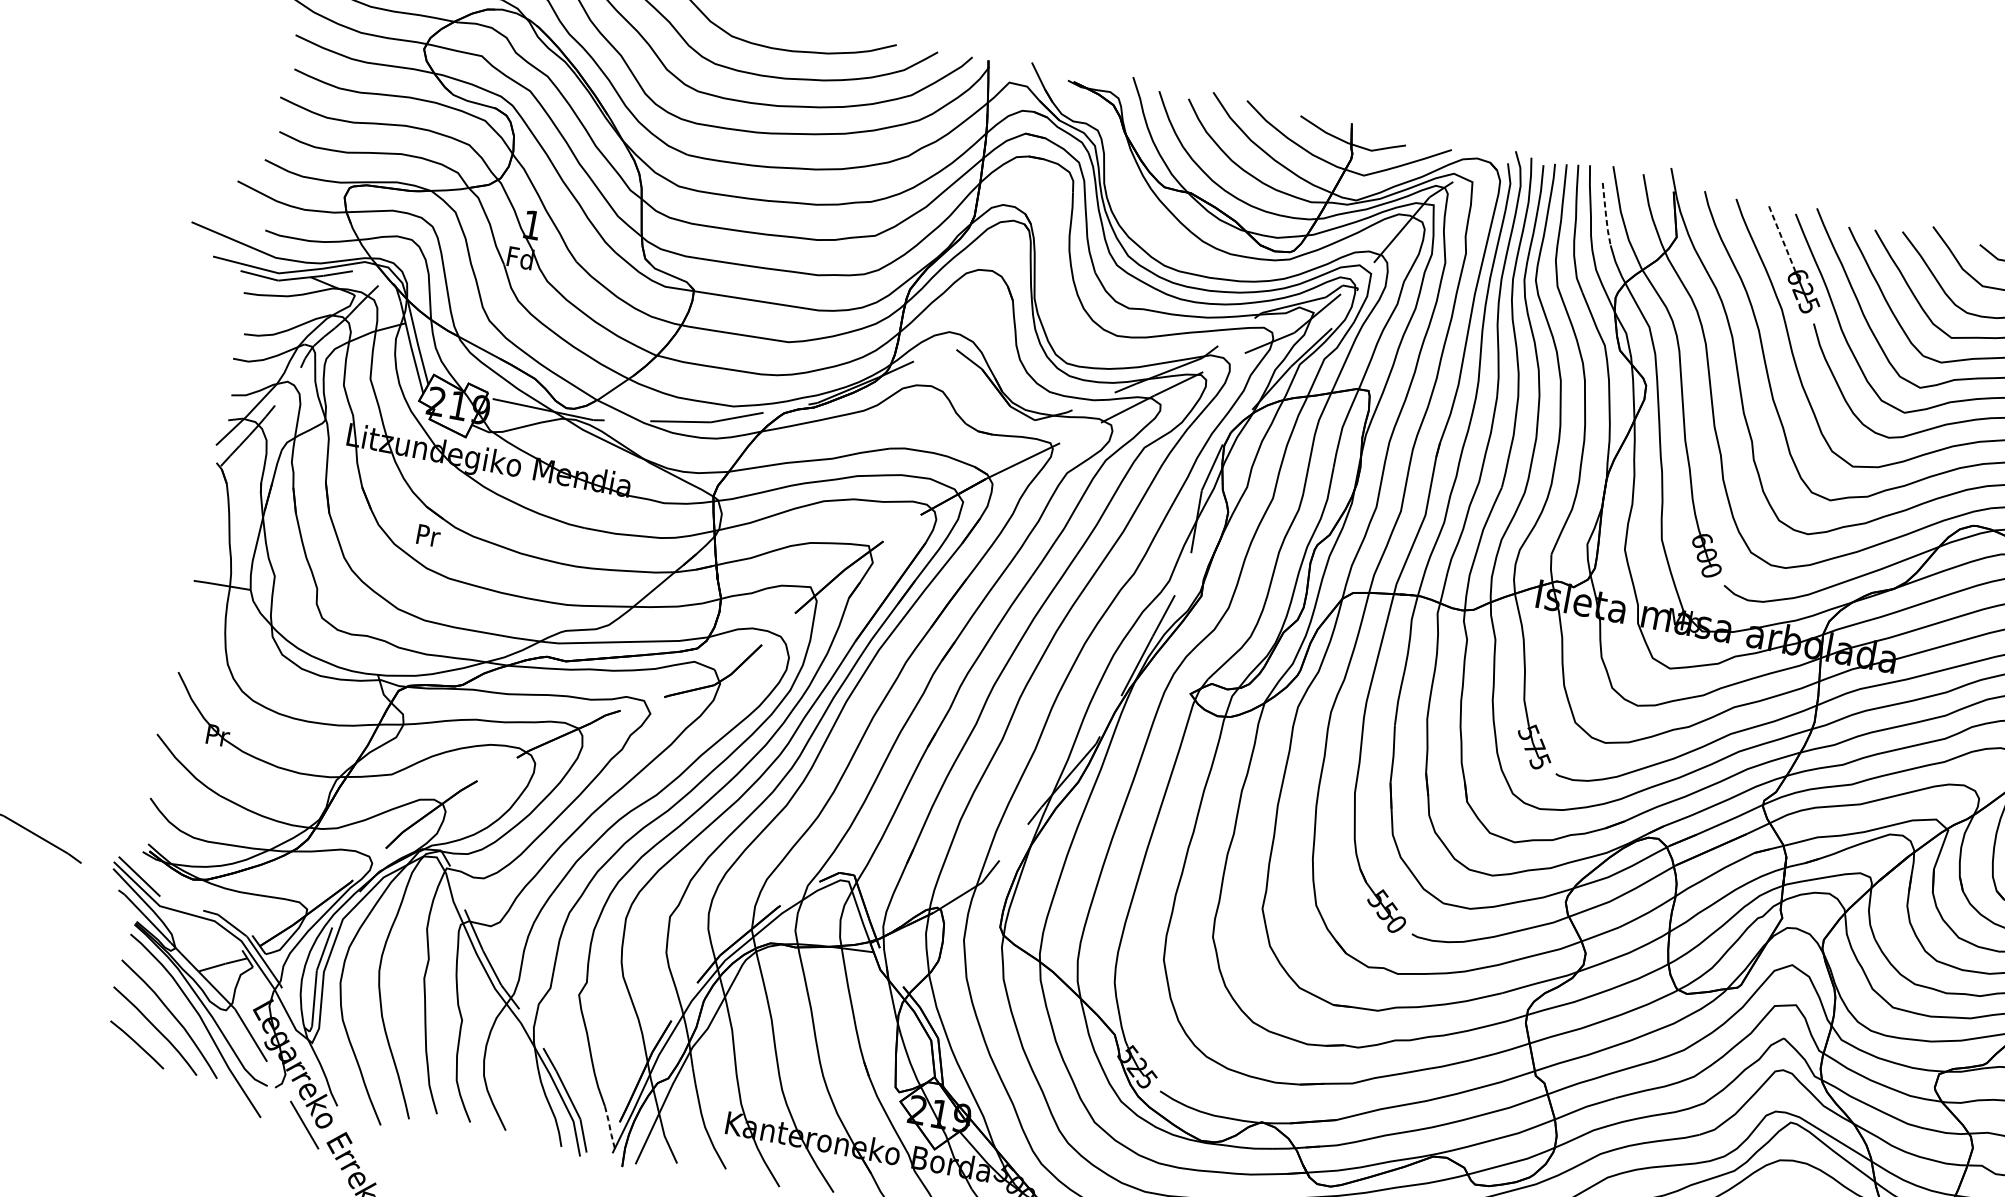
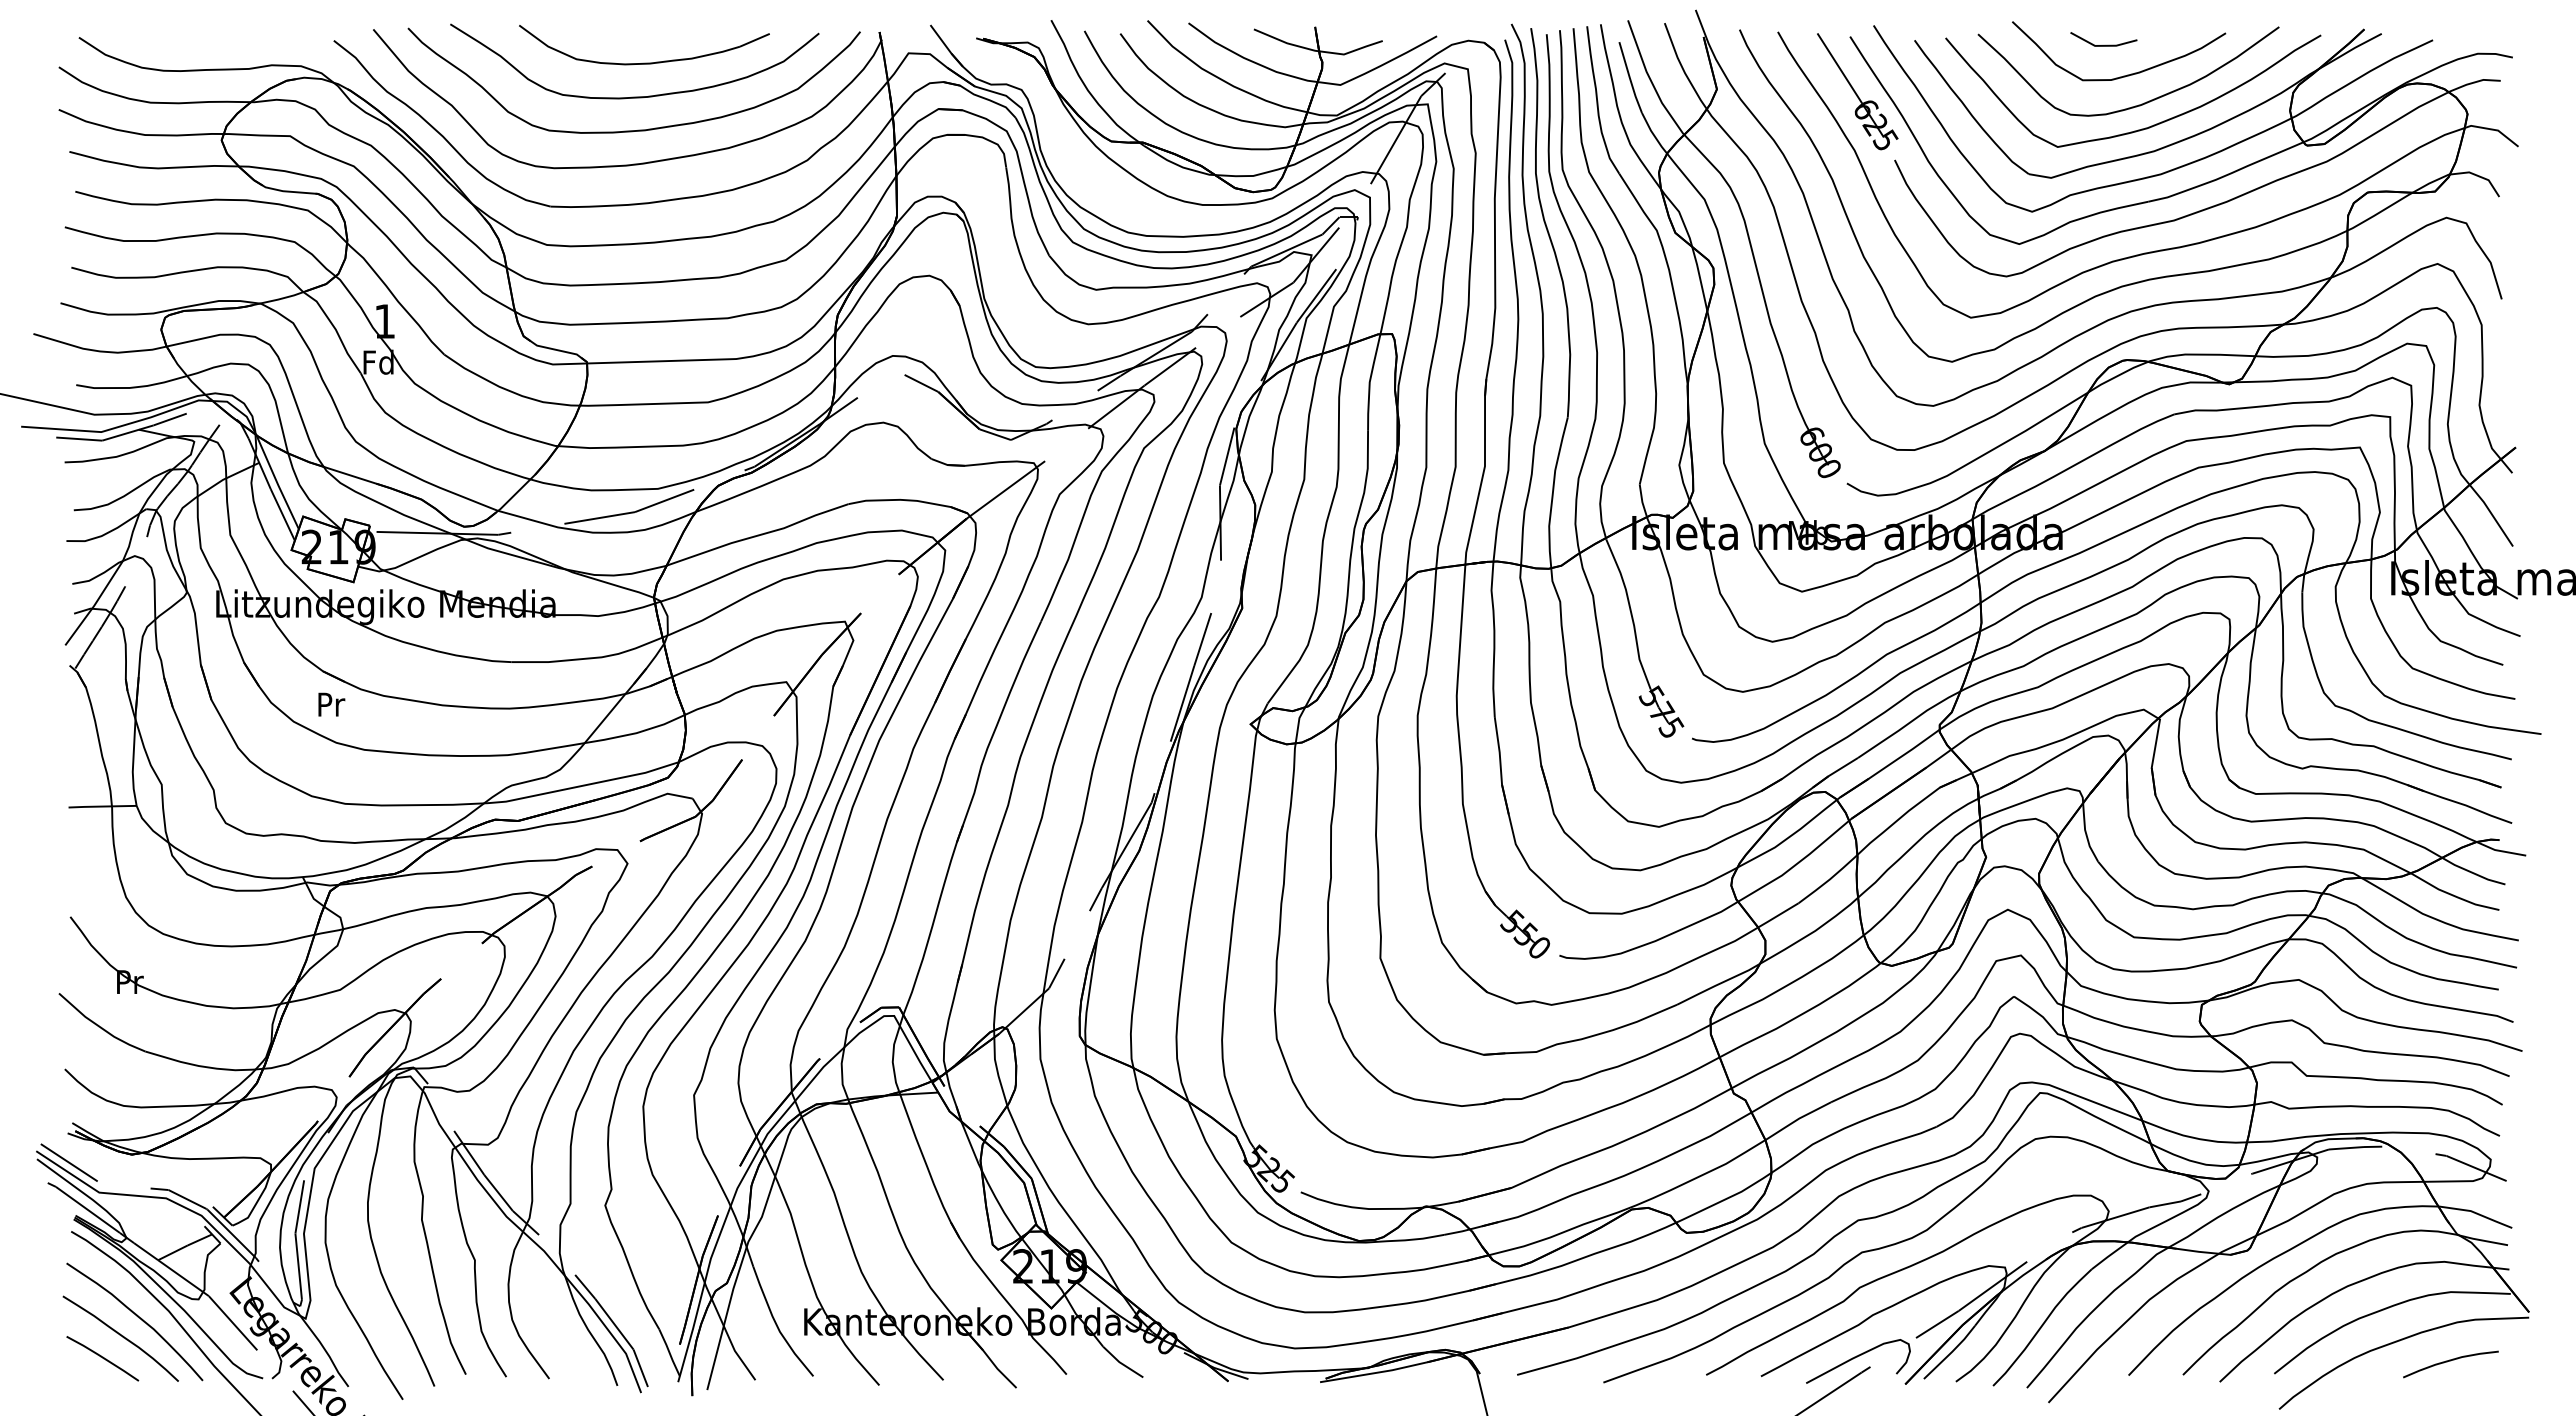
line: (1605, 214) -> (1629, 78), dashed -> solid
line: (1781, 238) -> (1839, 68), dashed -> solid
line: (609, 1127) -> (669, 1352), dashed -> solid

